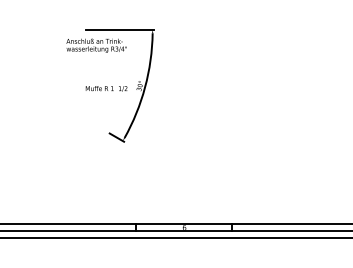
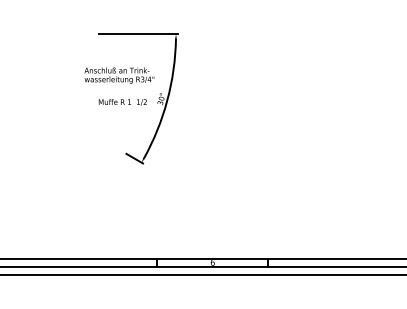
text: (96, 45) -> (119, 75), moved

